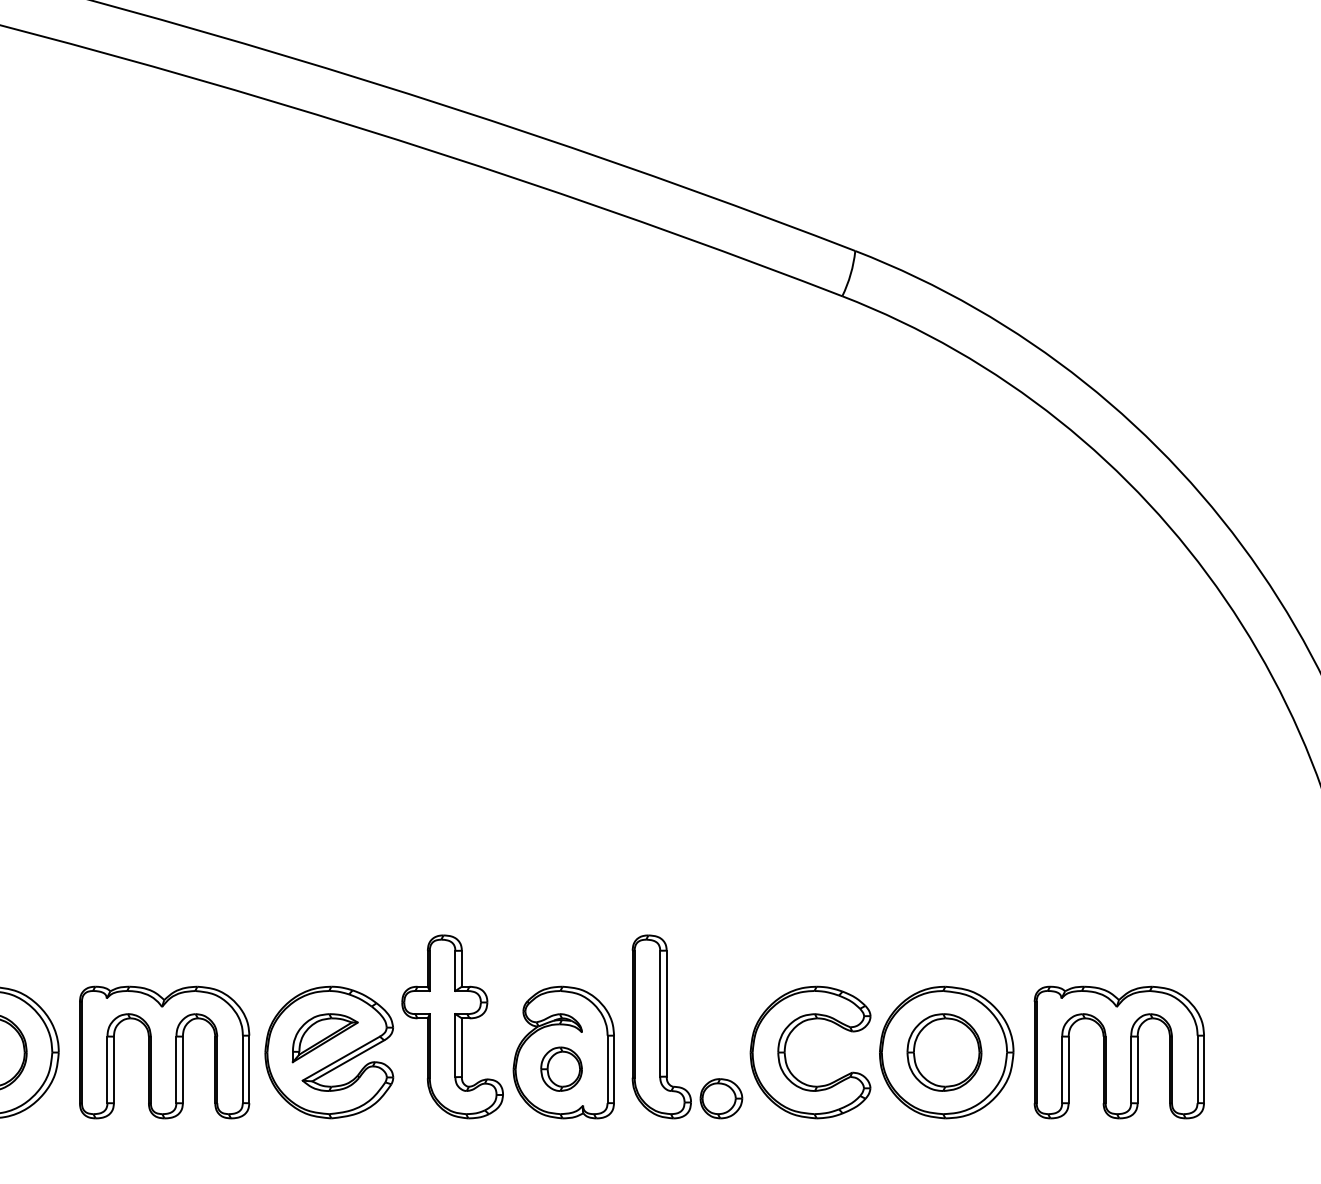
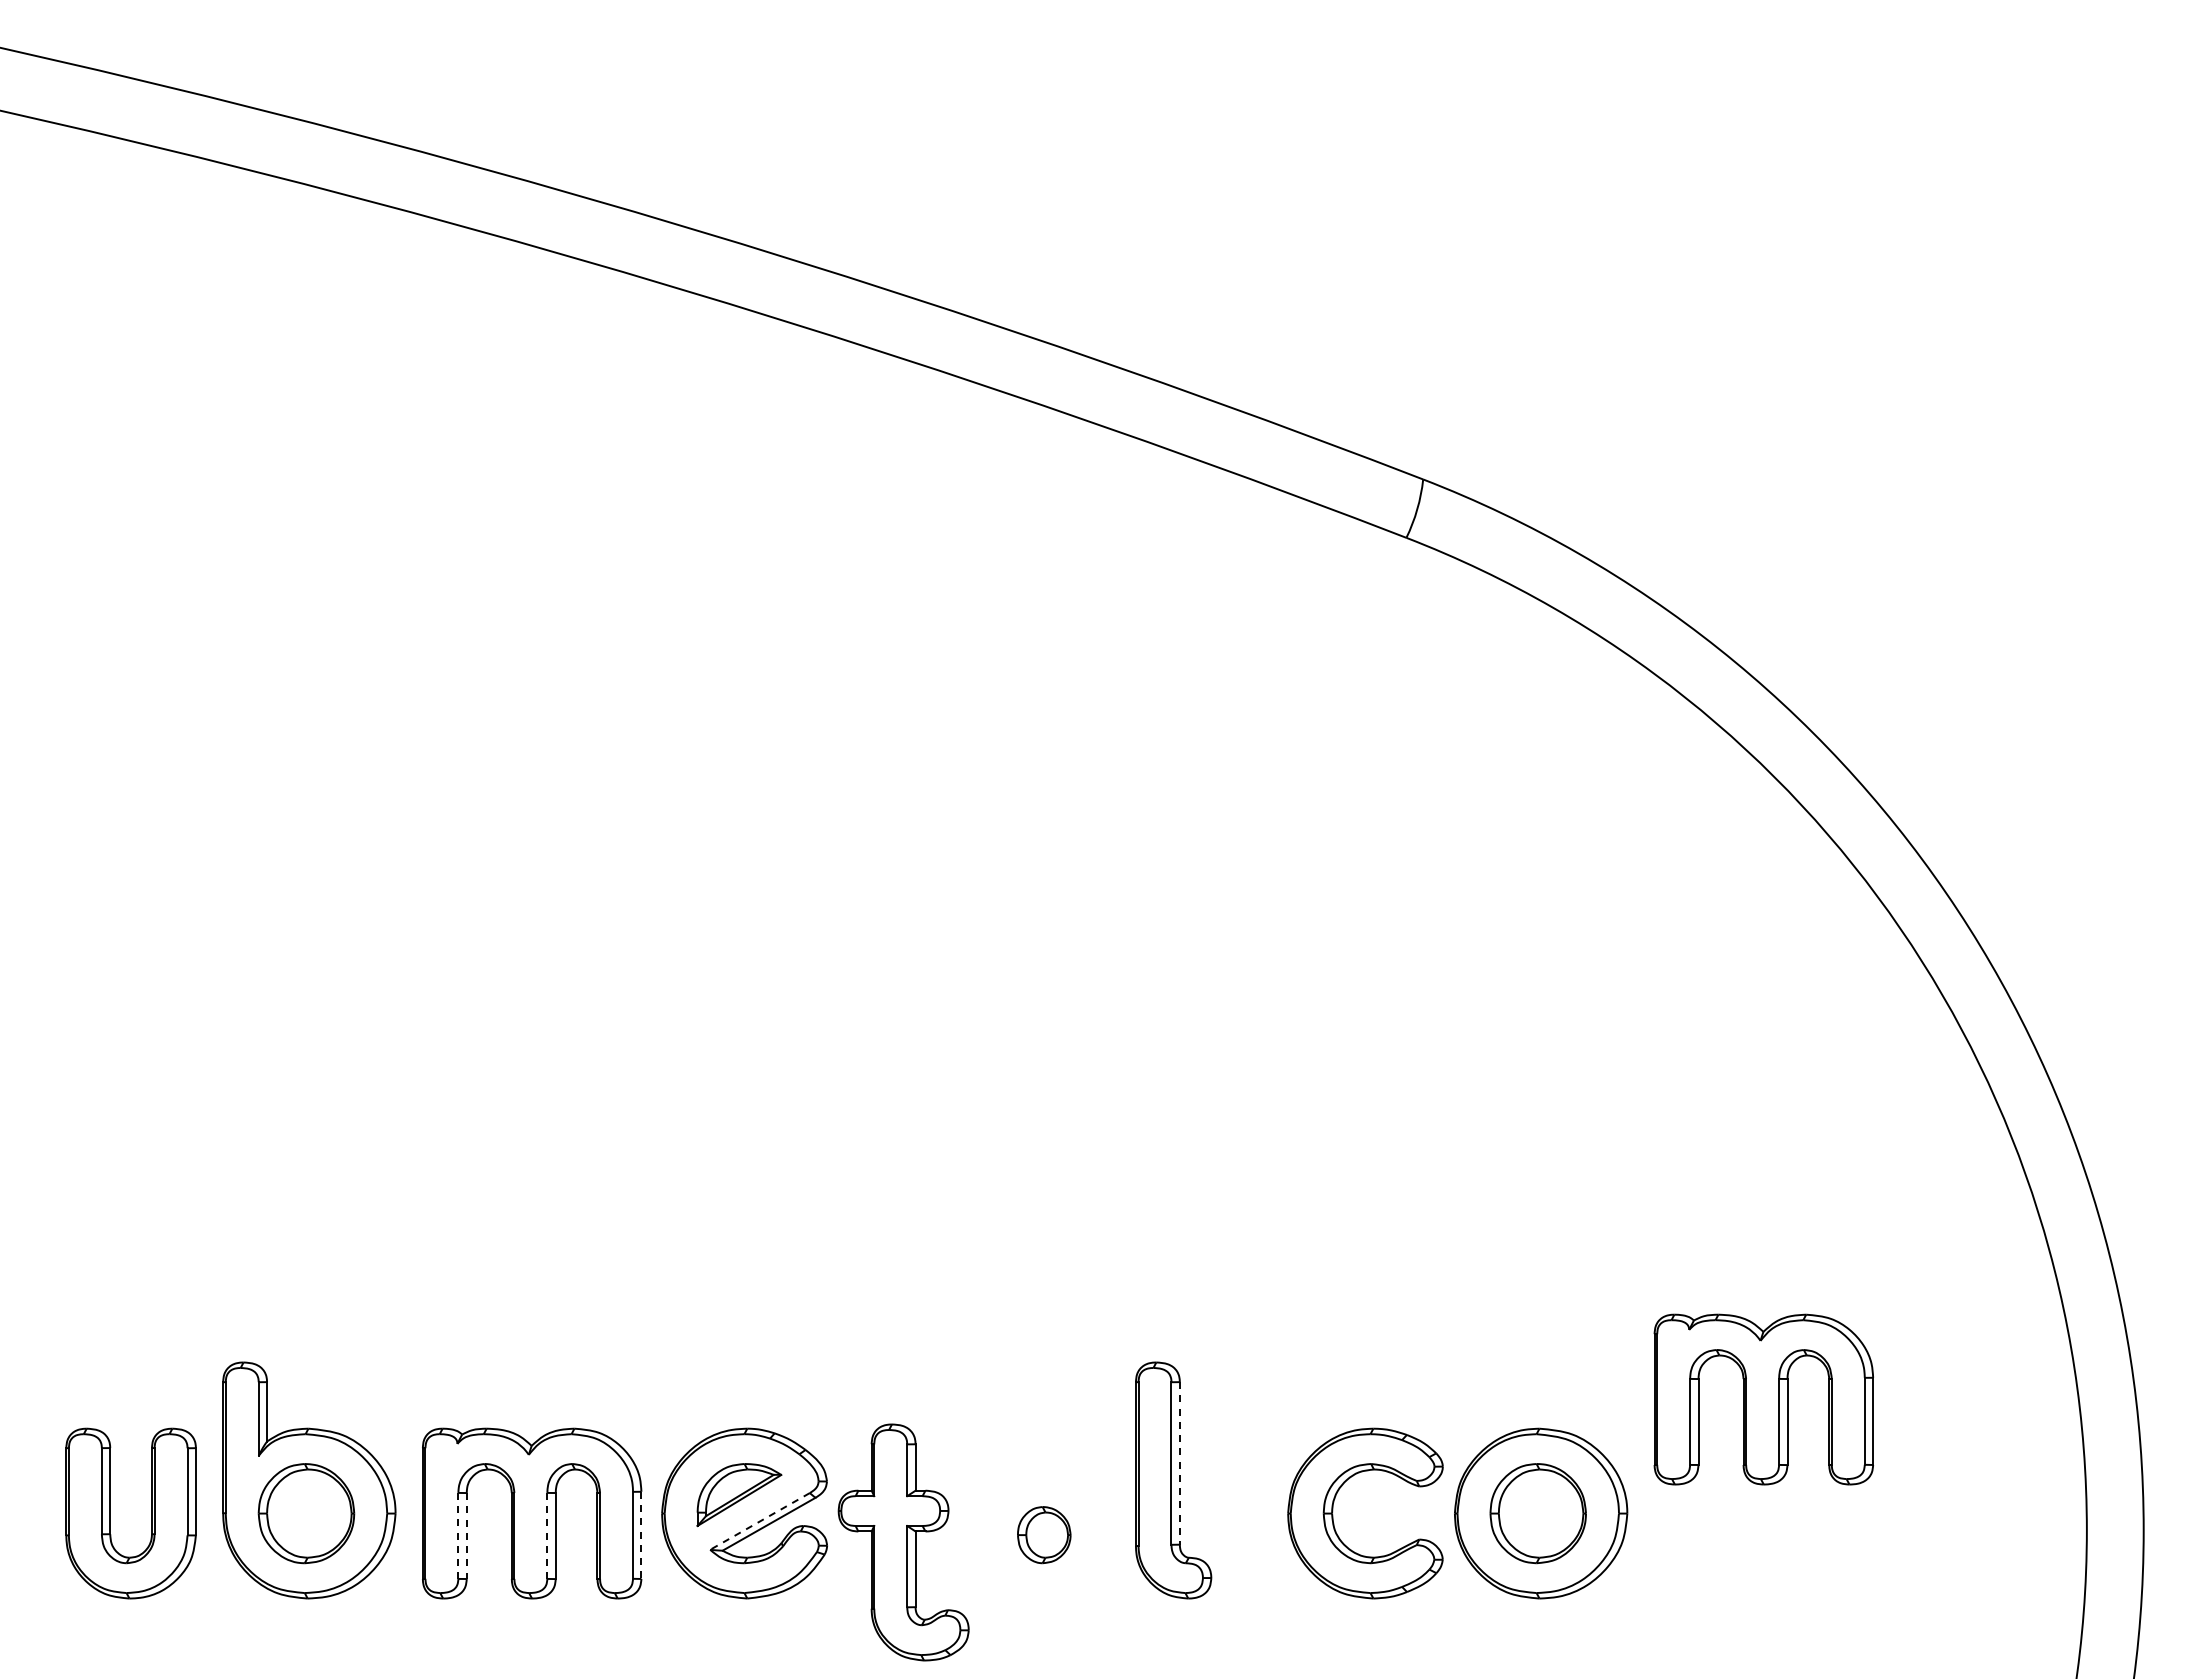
line: (666, 1013) -> (1179, 1463), solid -> dashed
part: (452, 1026) -> (903, 1542), moved
part: (563, 1052) -> (1046, 1513), removed
part: (1119, 1052) -> (1763, 1399), moved
line: (340, 1058) -> (759, 1521), solid -> dashed
line: (107, 1069) -> (458, 1535), solid -> dashed
line: (176, 1069) -> (547, 1535), solid -> dashed
line: (249, 1069) -> (641, 1535), solid -> dashed
line: (113, 1070) -> (466, 1536), solid -> dashed
part: (721, 1098) -> (1250, 1572), removed

